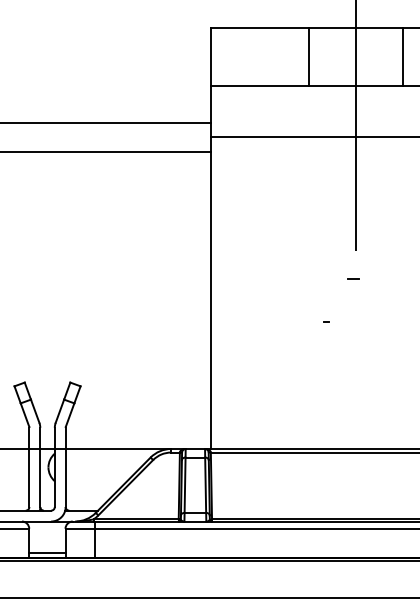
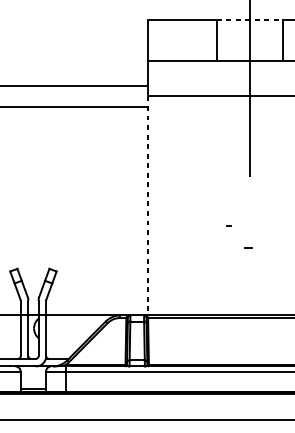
line: (356, 28) -> (250, 20), solid -> dashed
line: (353, 278) -> (248, 248), moved
line: (210, 293) -> (147, 206), solid -> dashed

